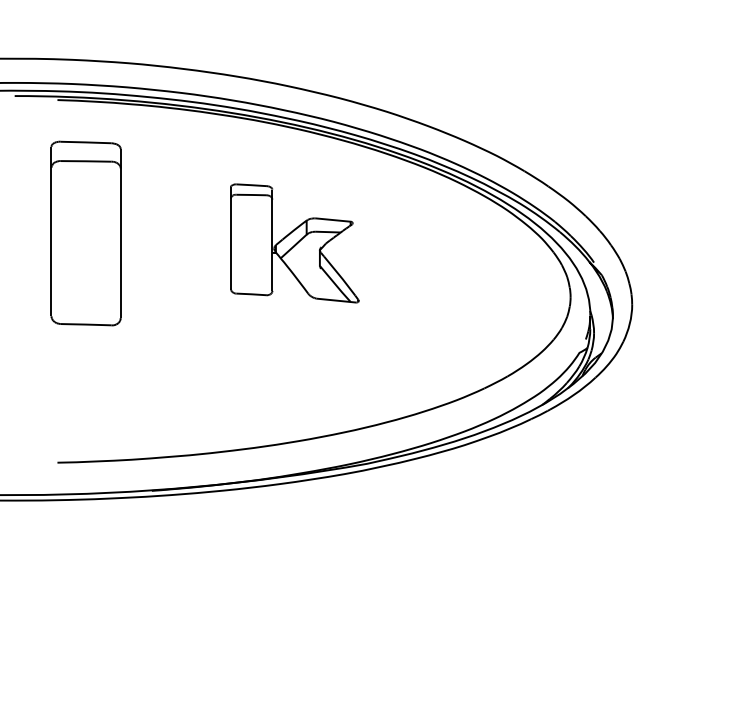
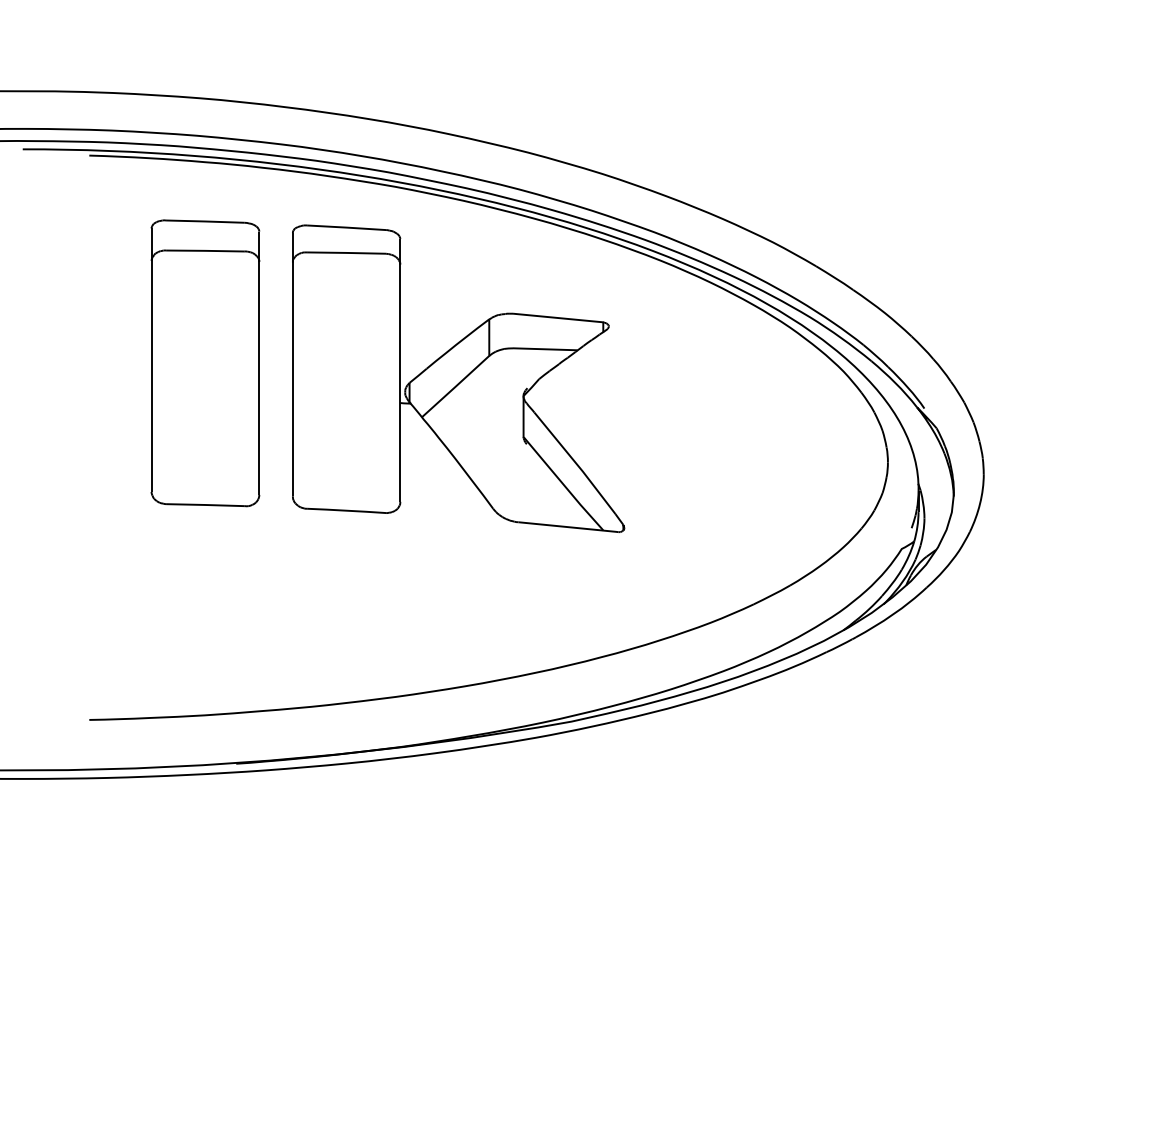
part: (85, 233) -> (204, 363), moved
part: (294, 243) -> (458, 378), size x1.67

